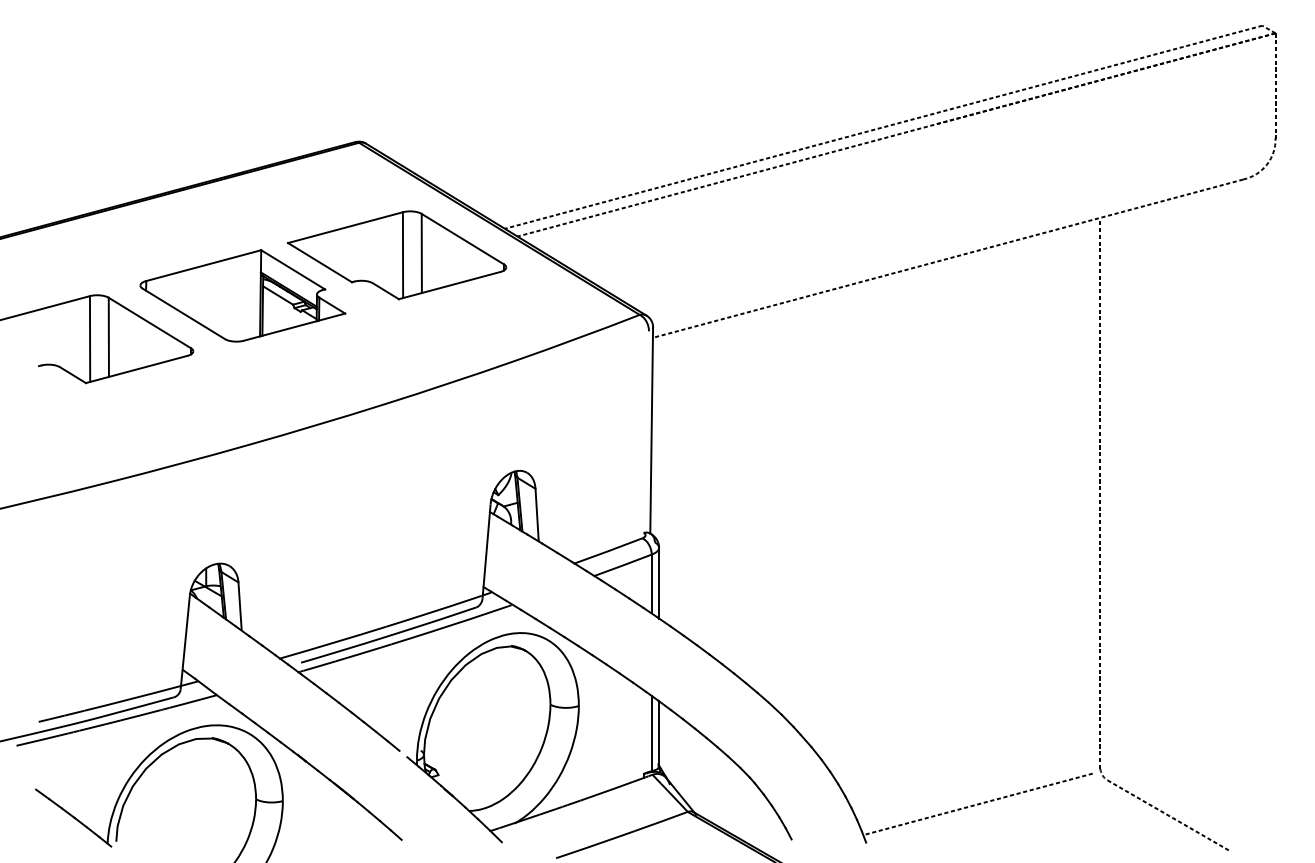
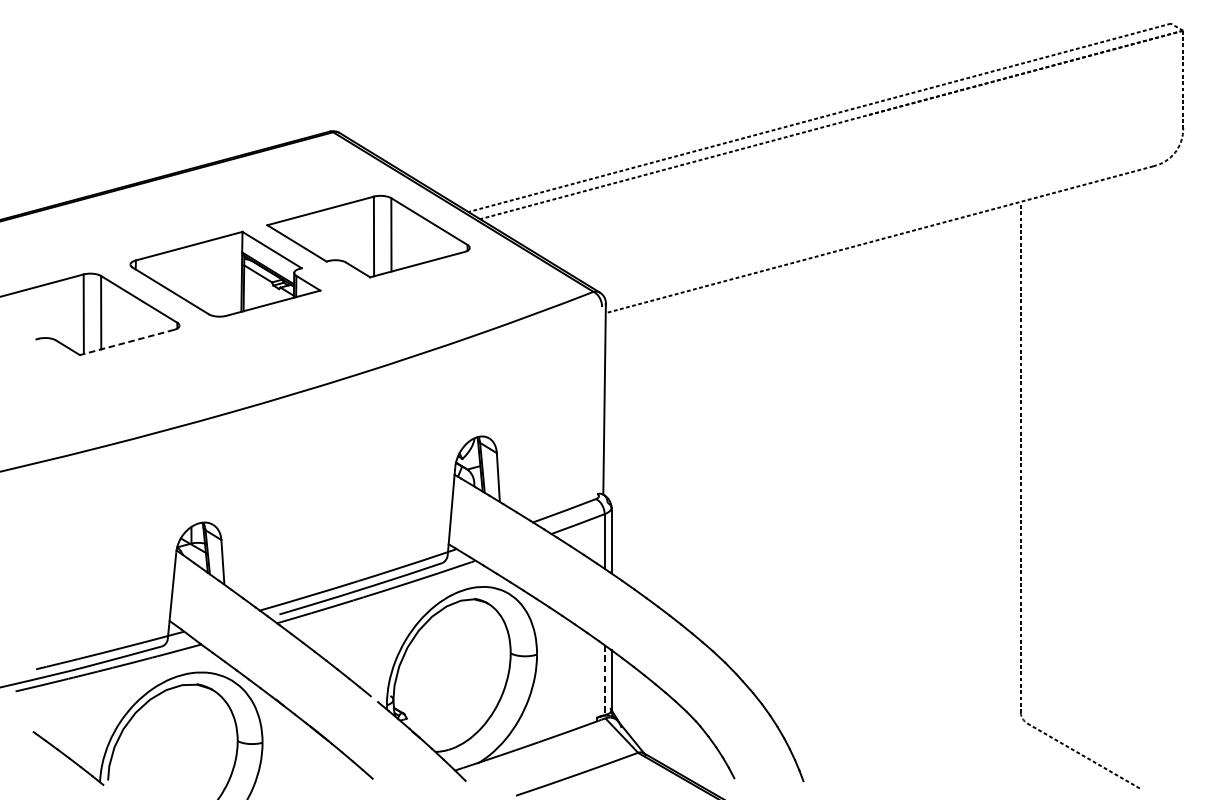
line: (136, 369) -> (126, 342), solid -> dashed
line: (651, 733) -> (604, 680), solid -> dashed
line: (977, 804) -> (906, 745), removed

